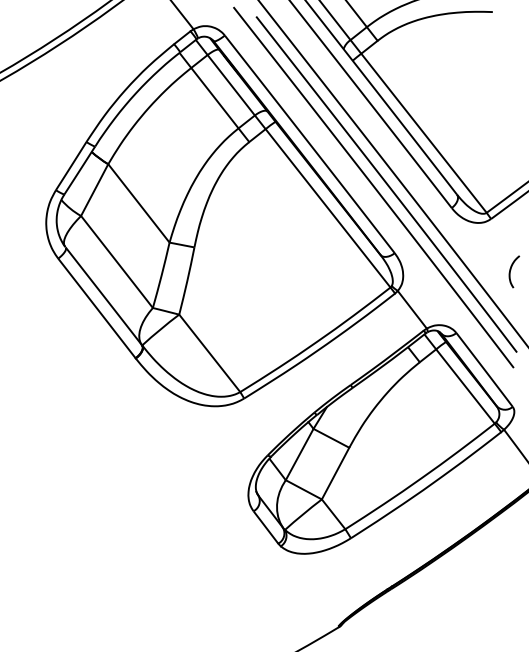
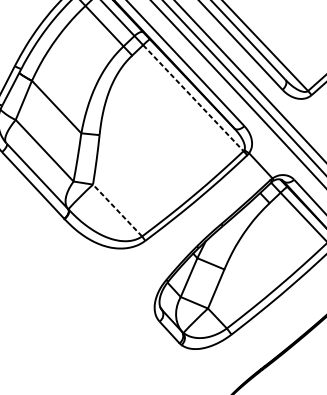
line: (328, 208) -> (193, 98), solid -> dashed
line: (209, 352) -> (117, 209), solid -> dashed

